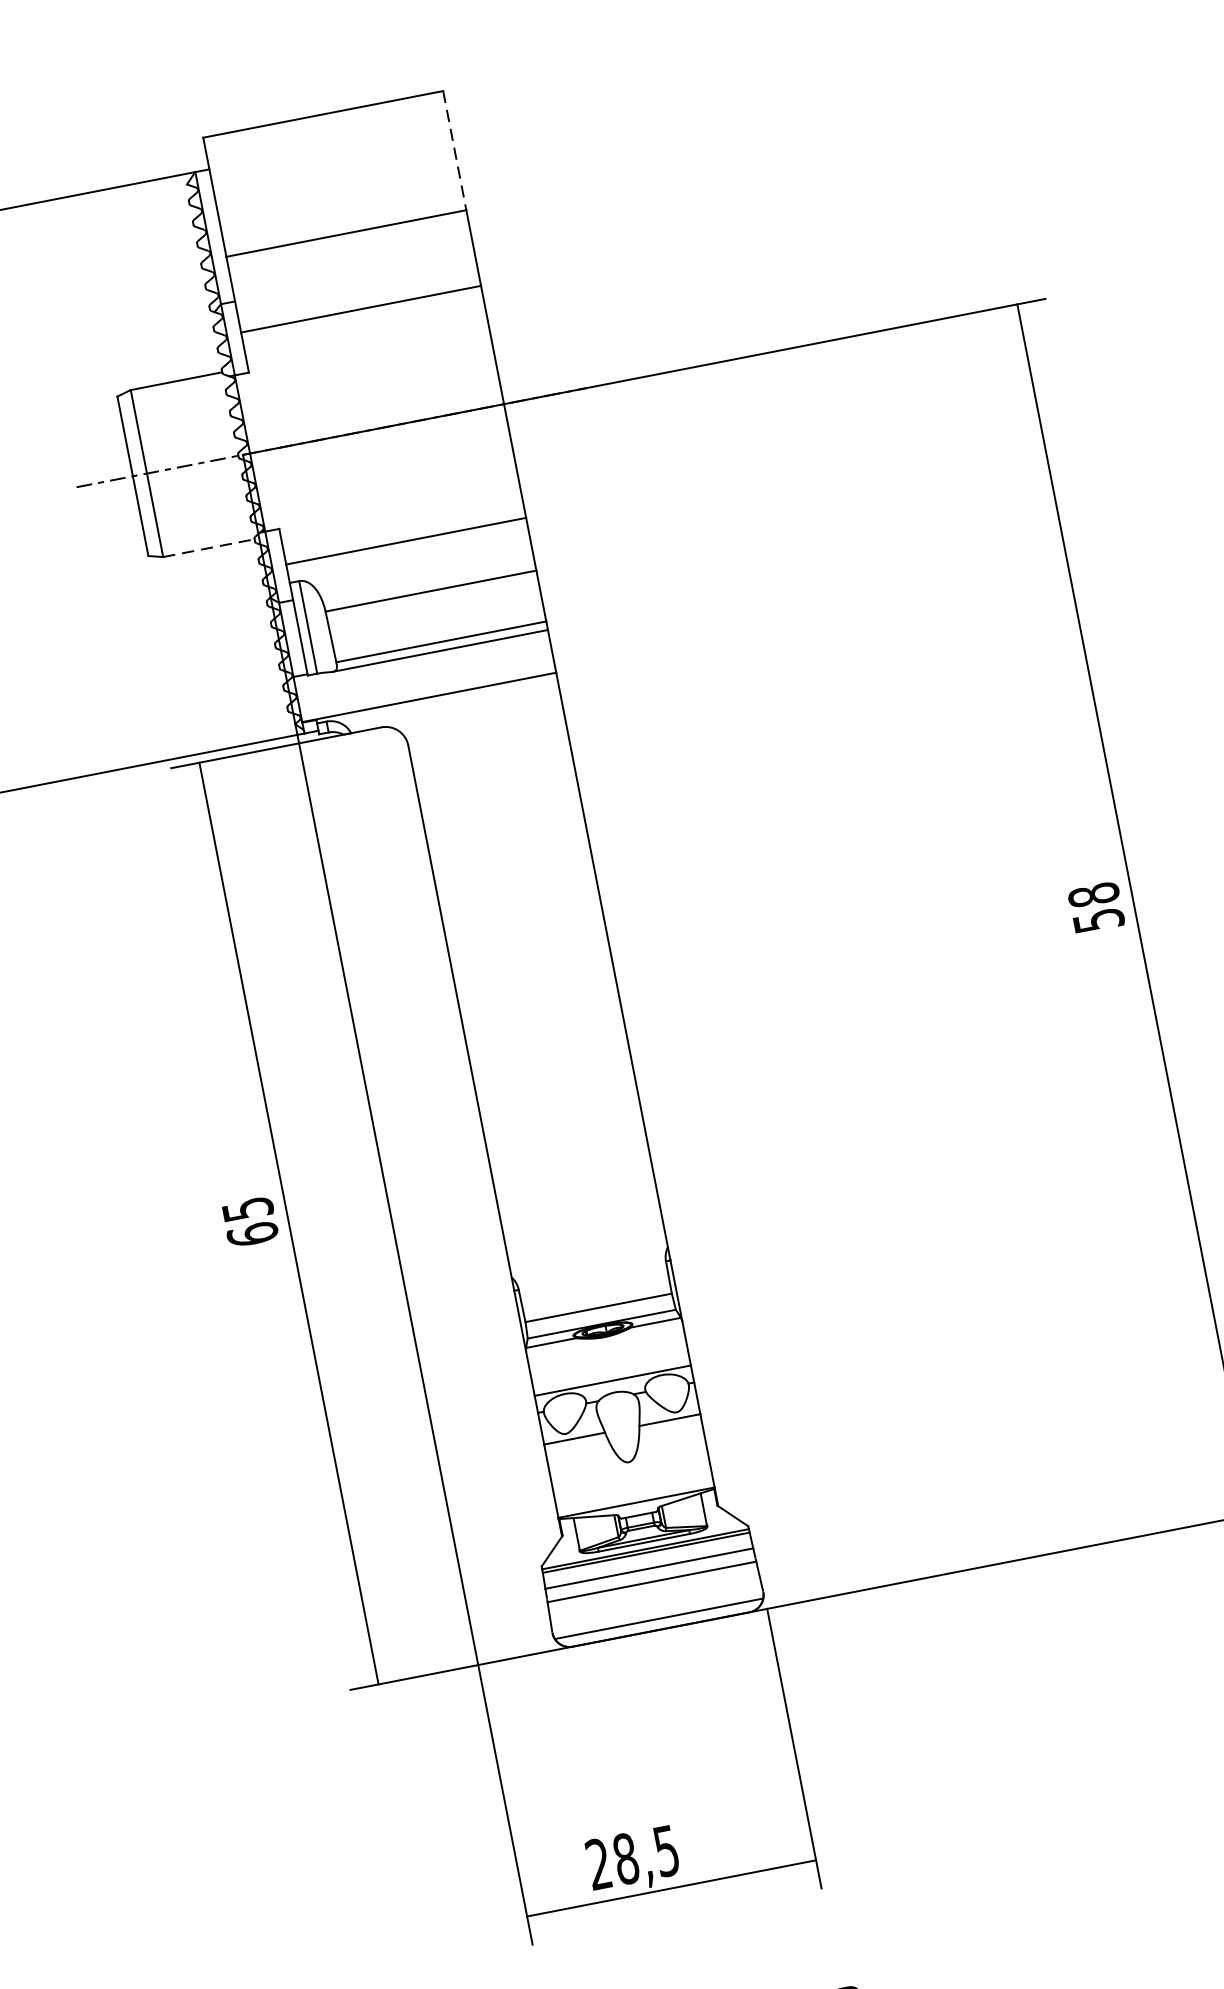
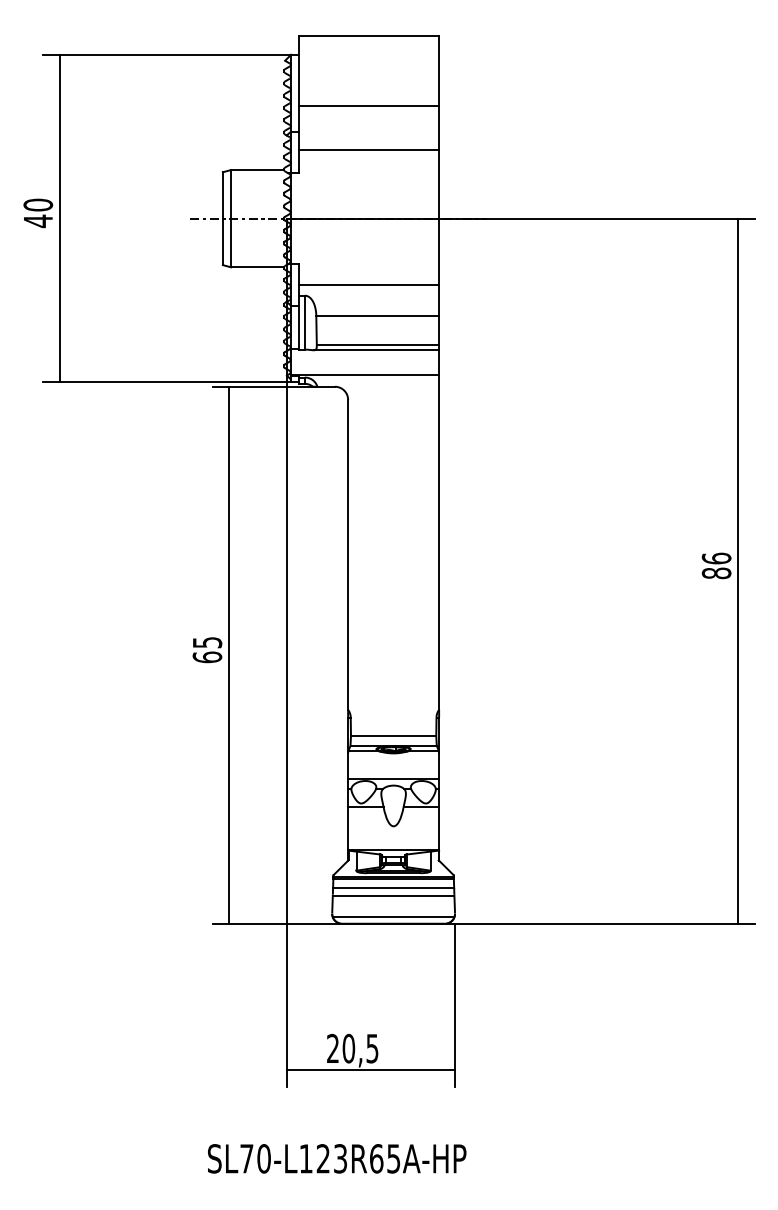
line: (455, 151) -> (439, 71), dashed -> solid
line: (208, 548) -> (257, 267), dashed -> solid
text: (1095, 906) -> (716, 565), 58 -> 86
text: (625, 1858) -> (348, 1048), 28,5 -> 20,5

